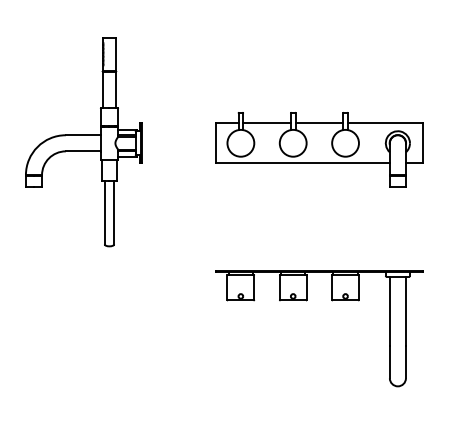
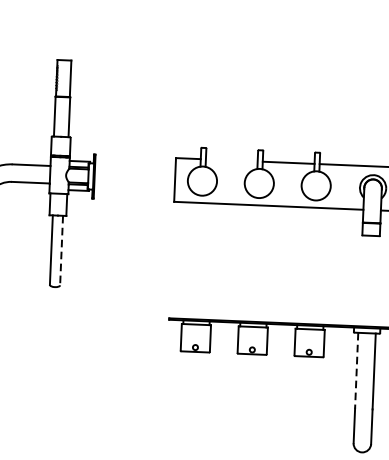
line: (266, 123) -> (231, 160), removed
line: (114, 212) -> (61, 250), solid -> dashed
line: (389, 311) -> (356, 370), solid -> dashed

